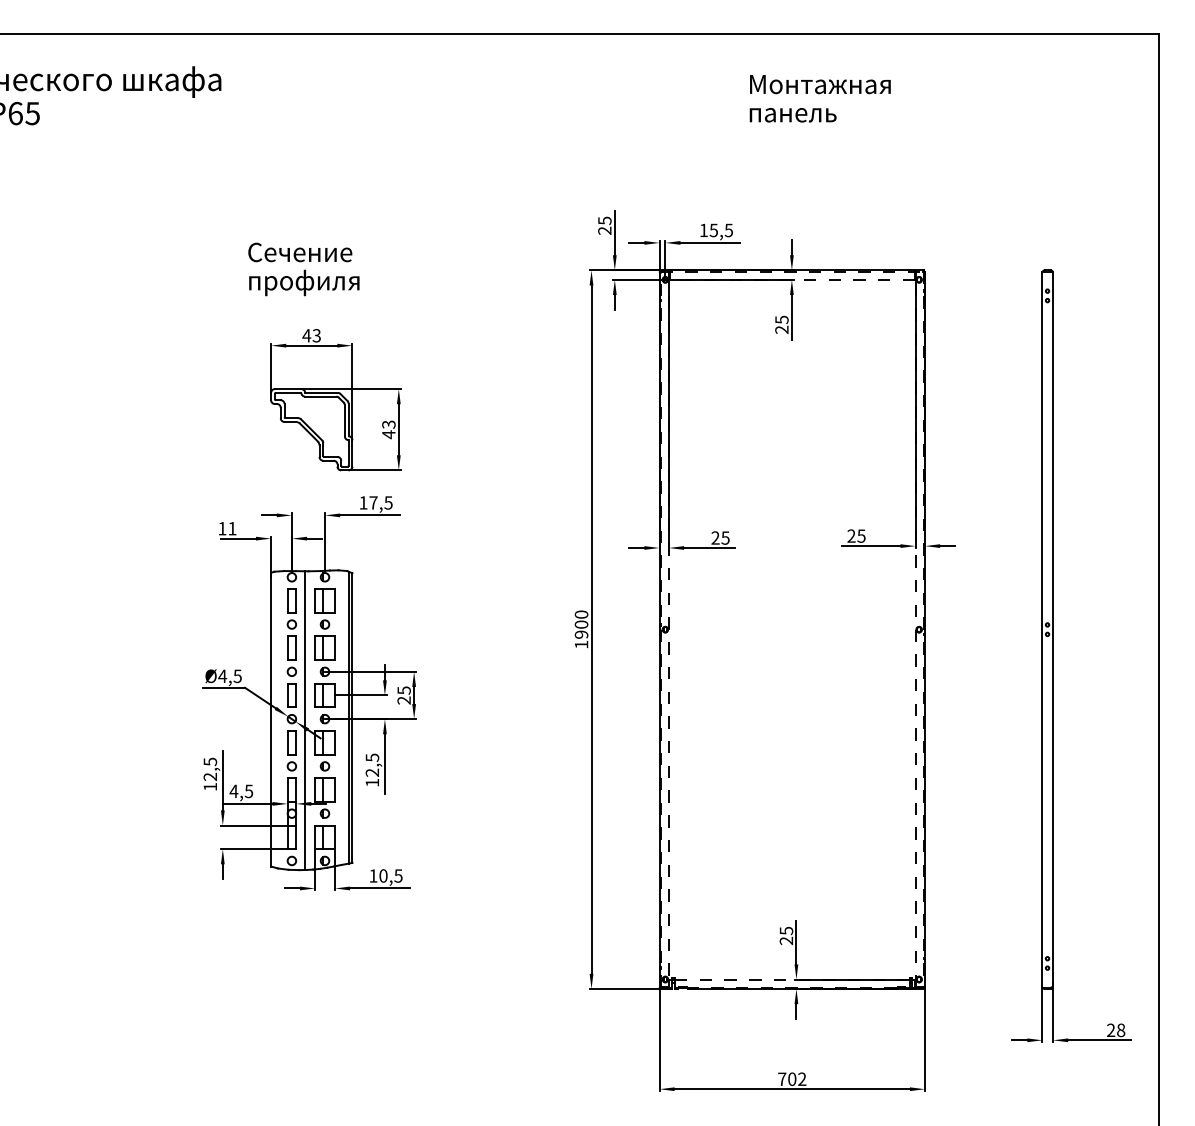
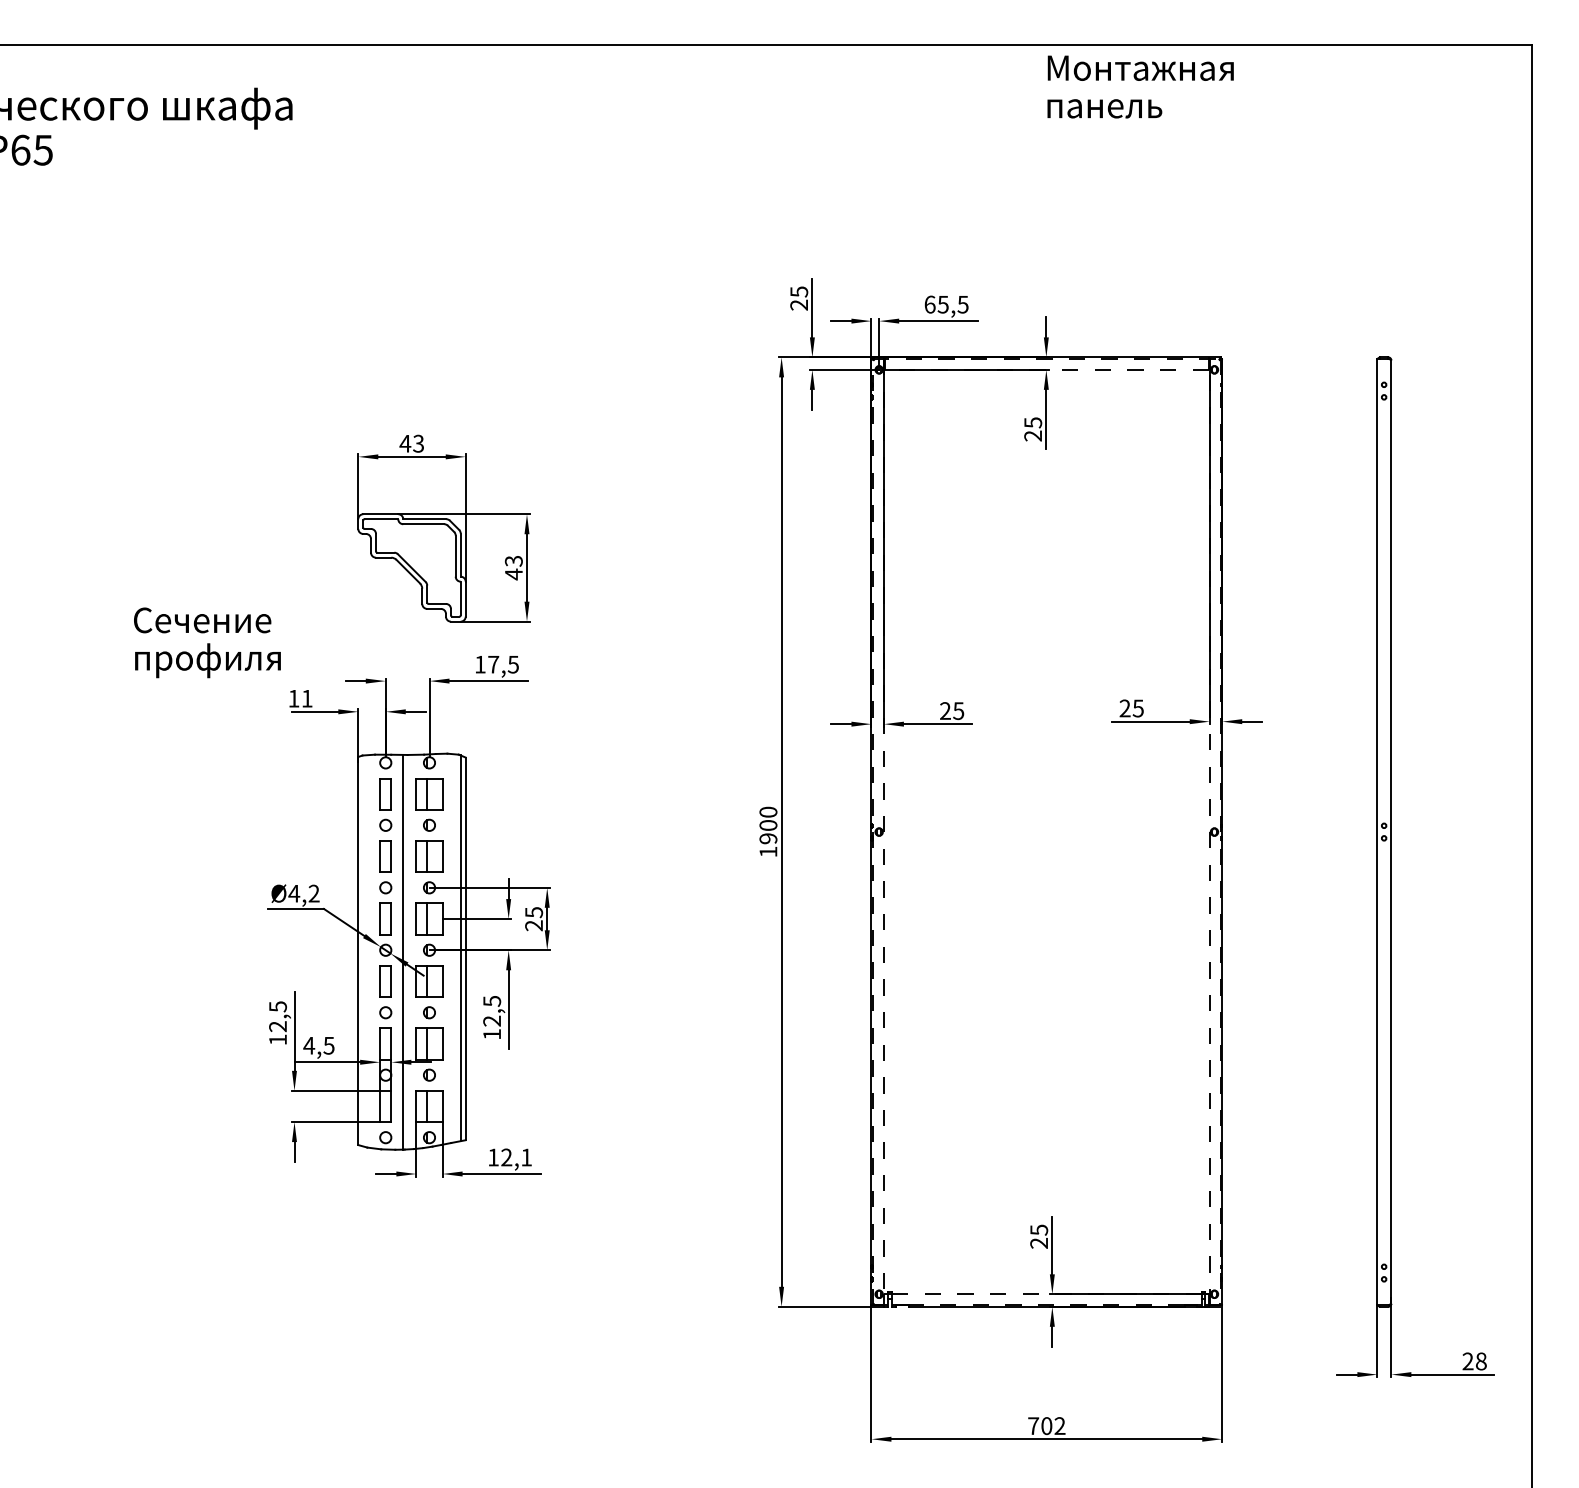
text: (819, 98) -> (1139, 86), moved
text: (704, 230) -> (930, 304), 15,5 -> 65,5
text: (303, 269) -> (206, 642), moved
text: (237, 676) -> (313, 893), Ø4,5 -> Ø4,2
text: (390, 875) -> (516, 1156), 10,5 -> 12,1

